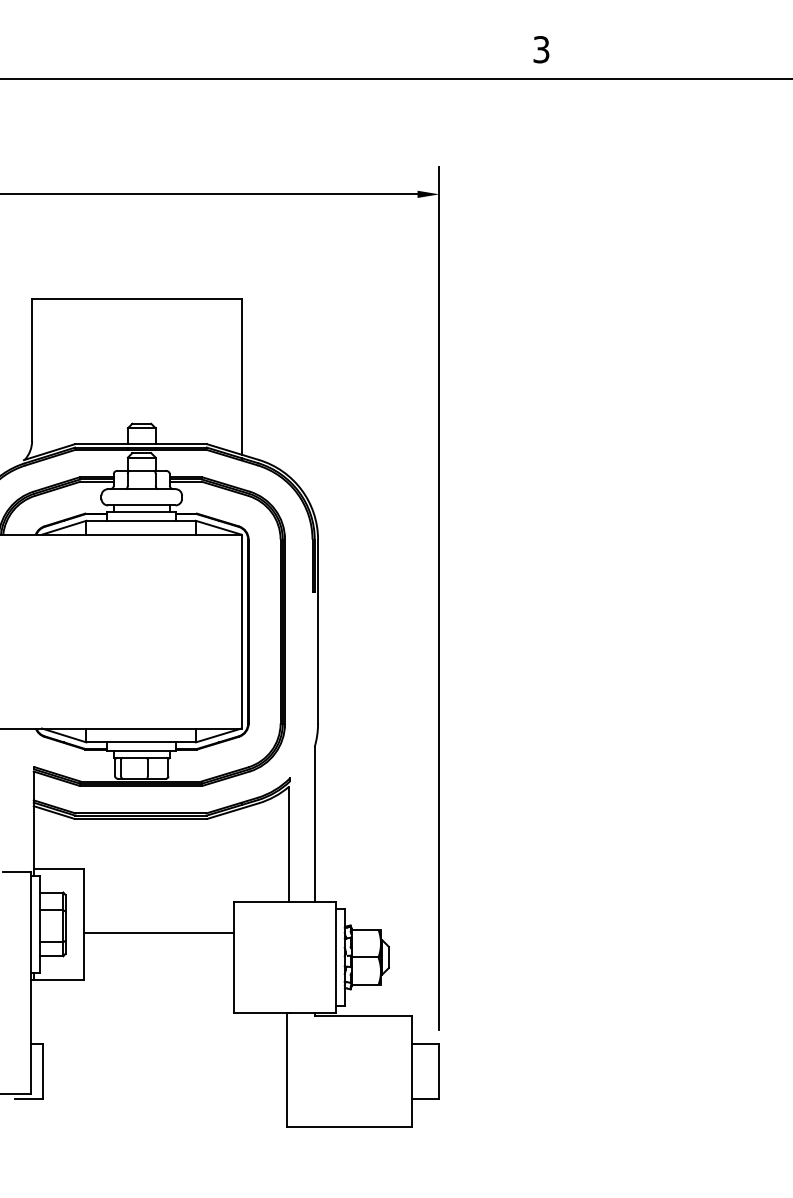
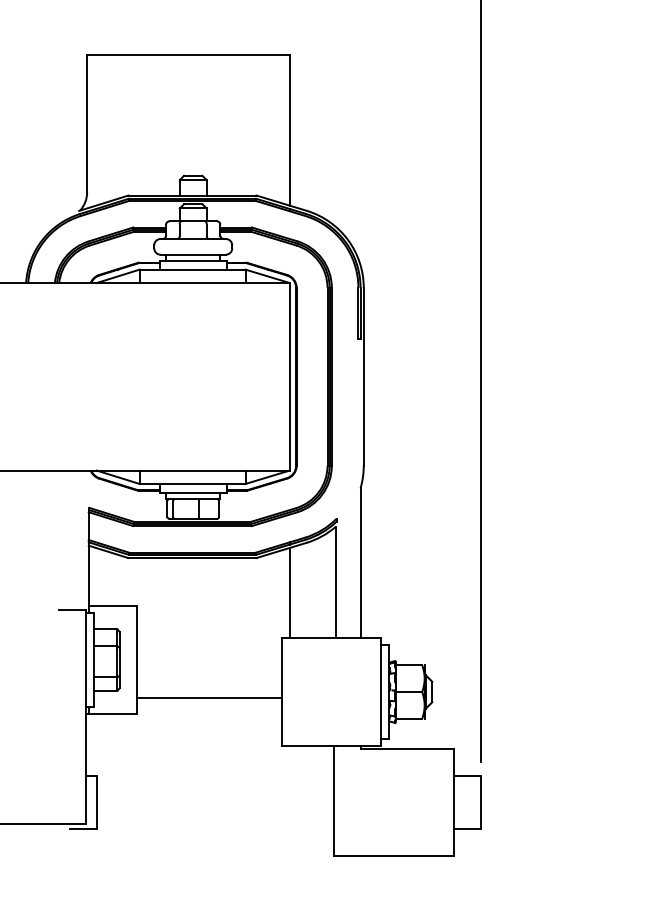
line: (241, 855) -> (289, 593), added
line: (158, 932) -> (209, 697), moved

